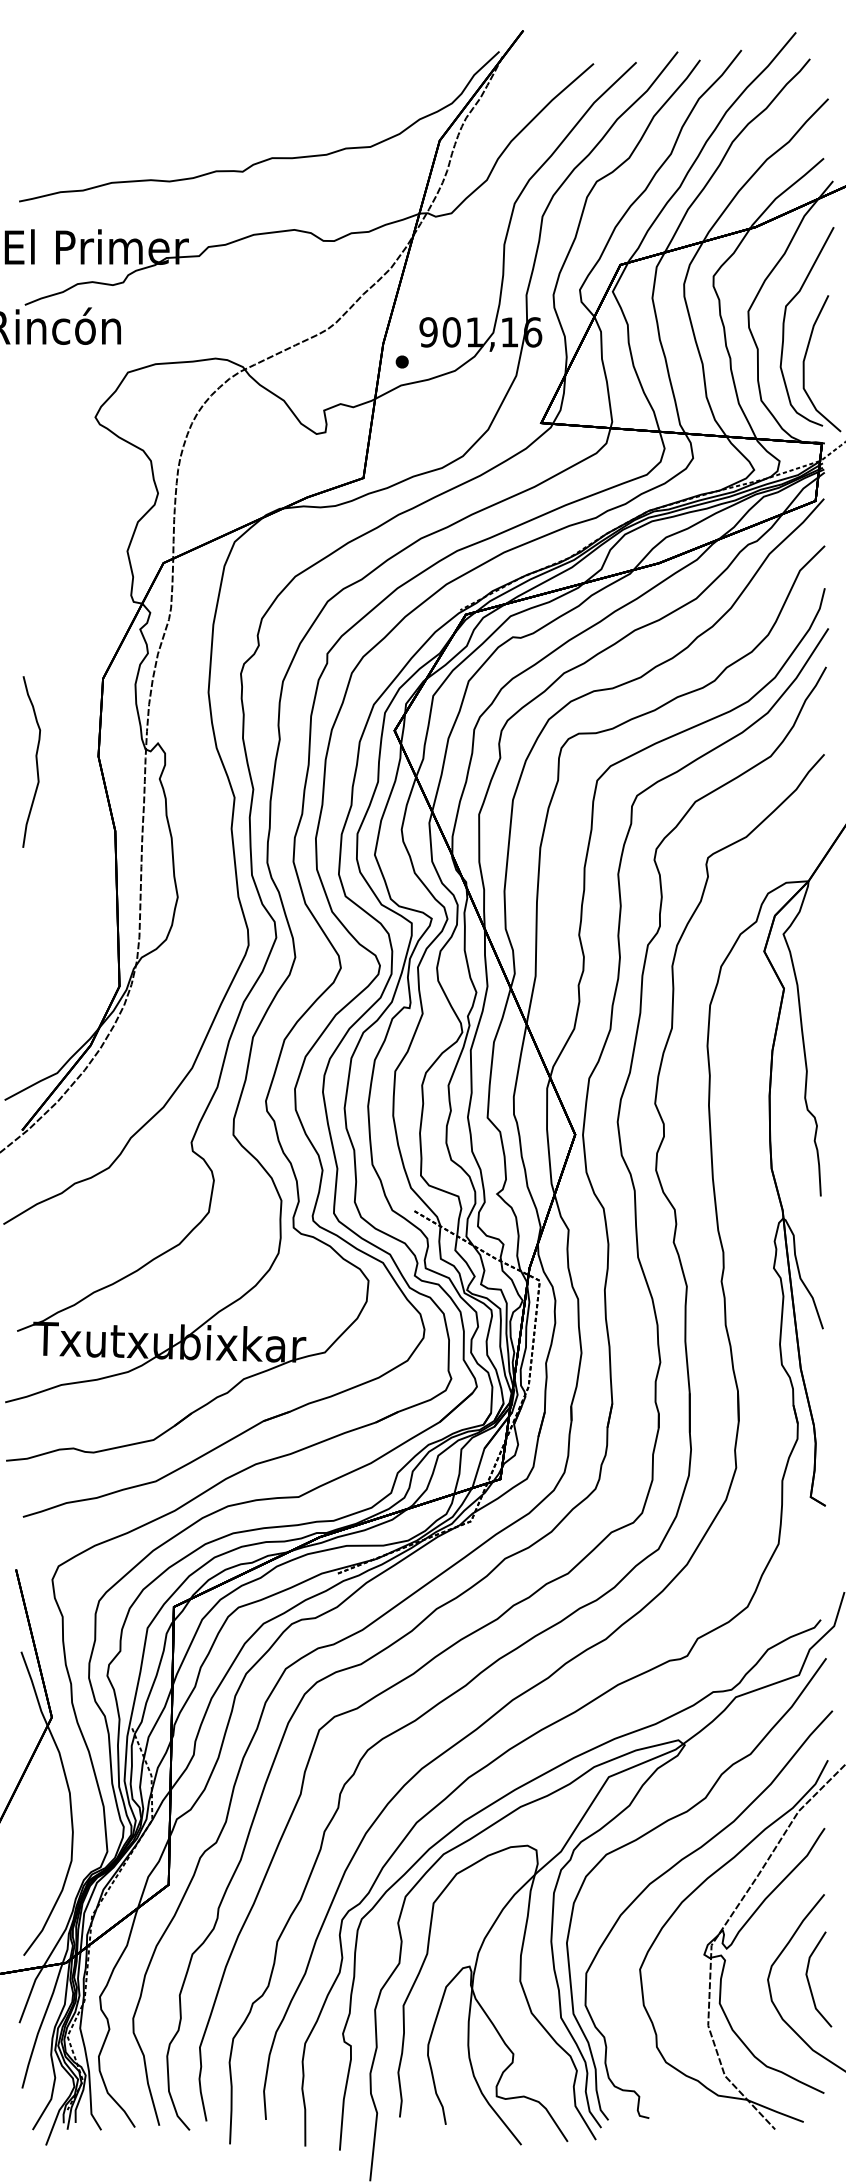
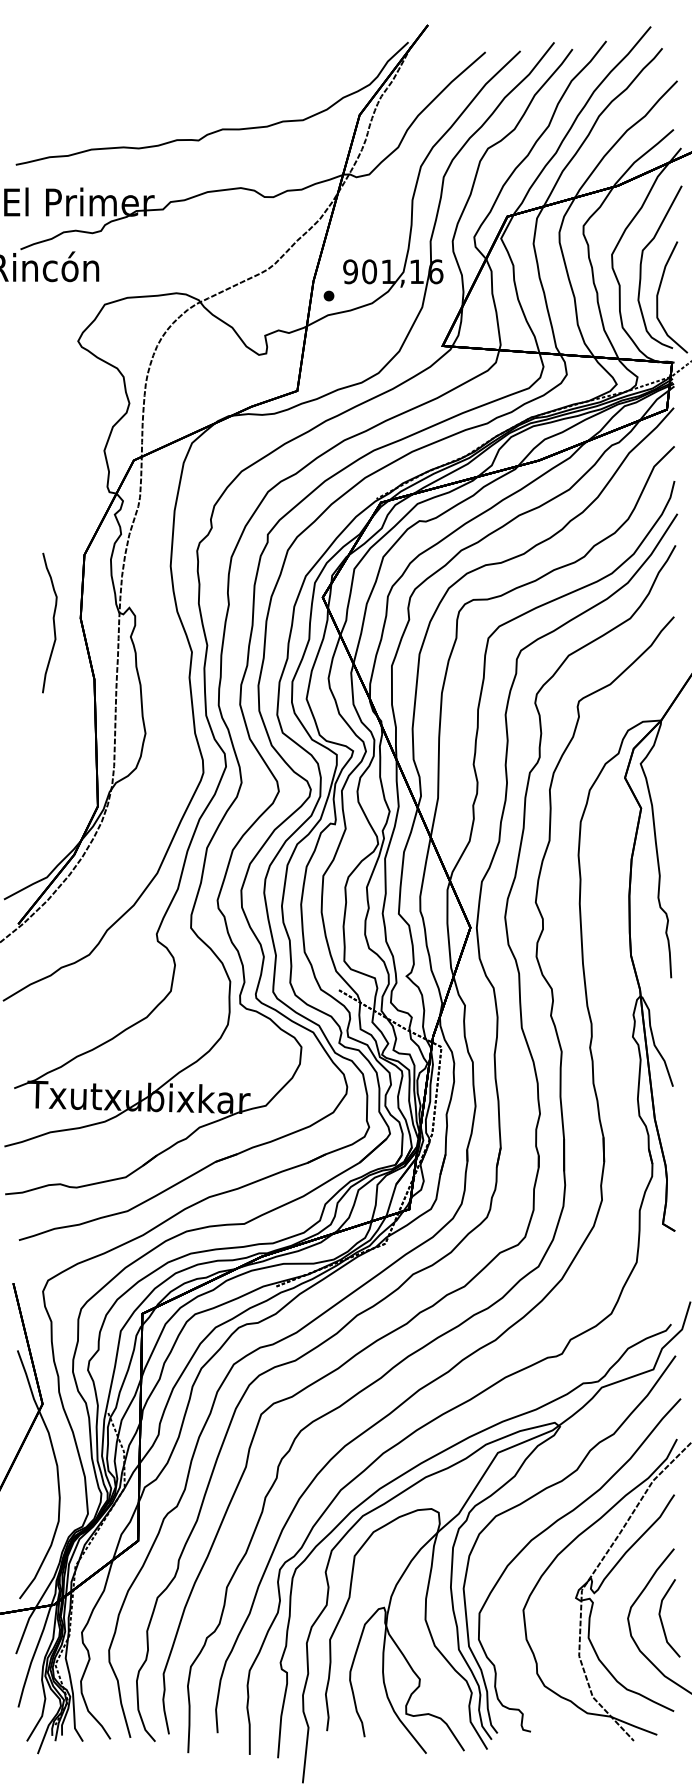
curve: (35, 760) -> (52, 621), moved

